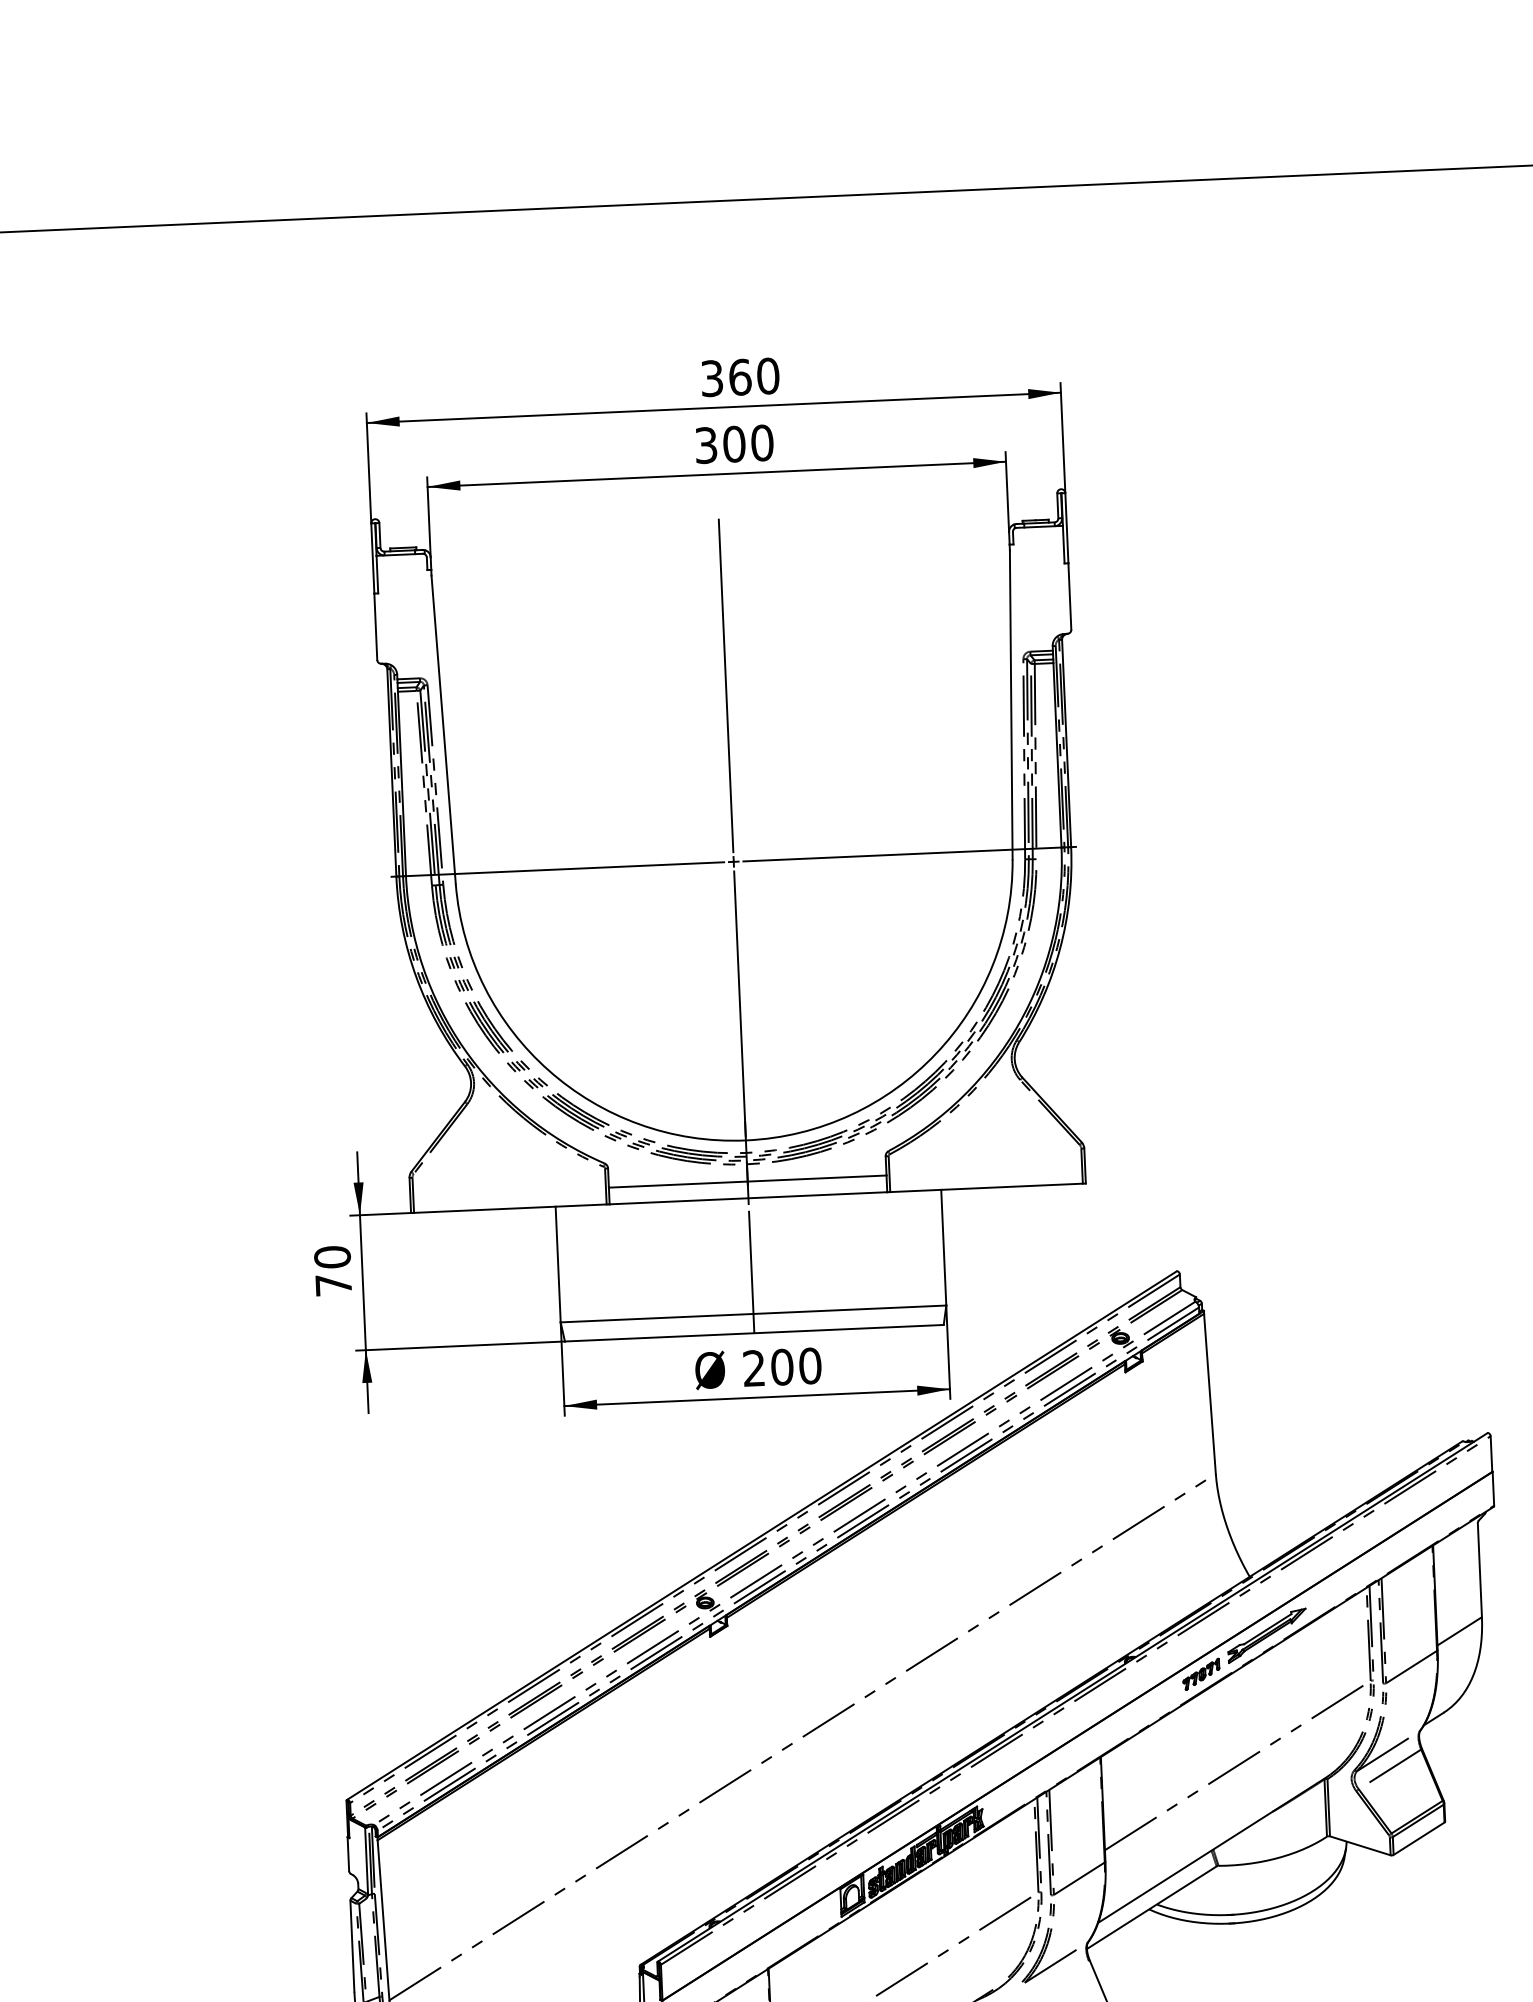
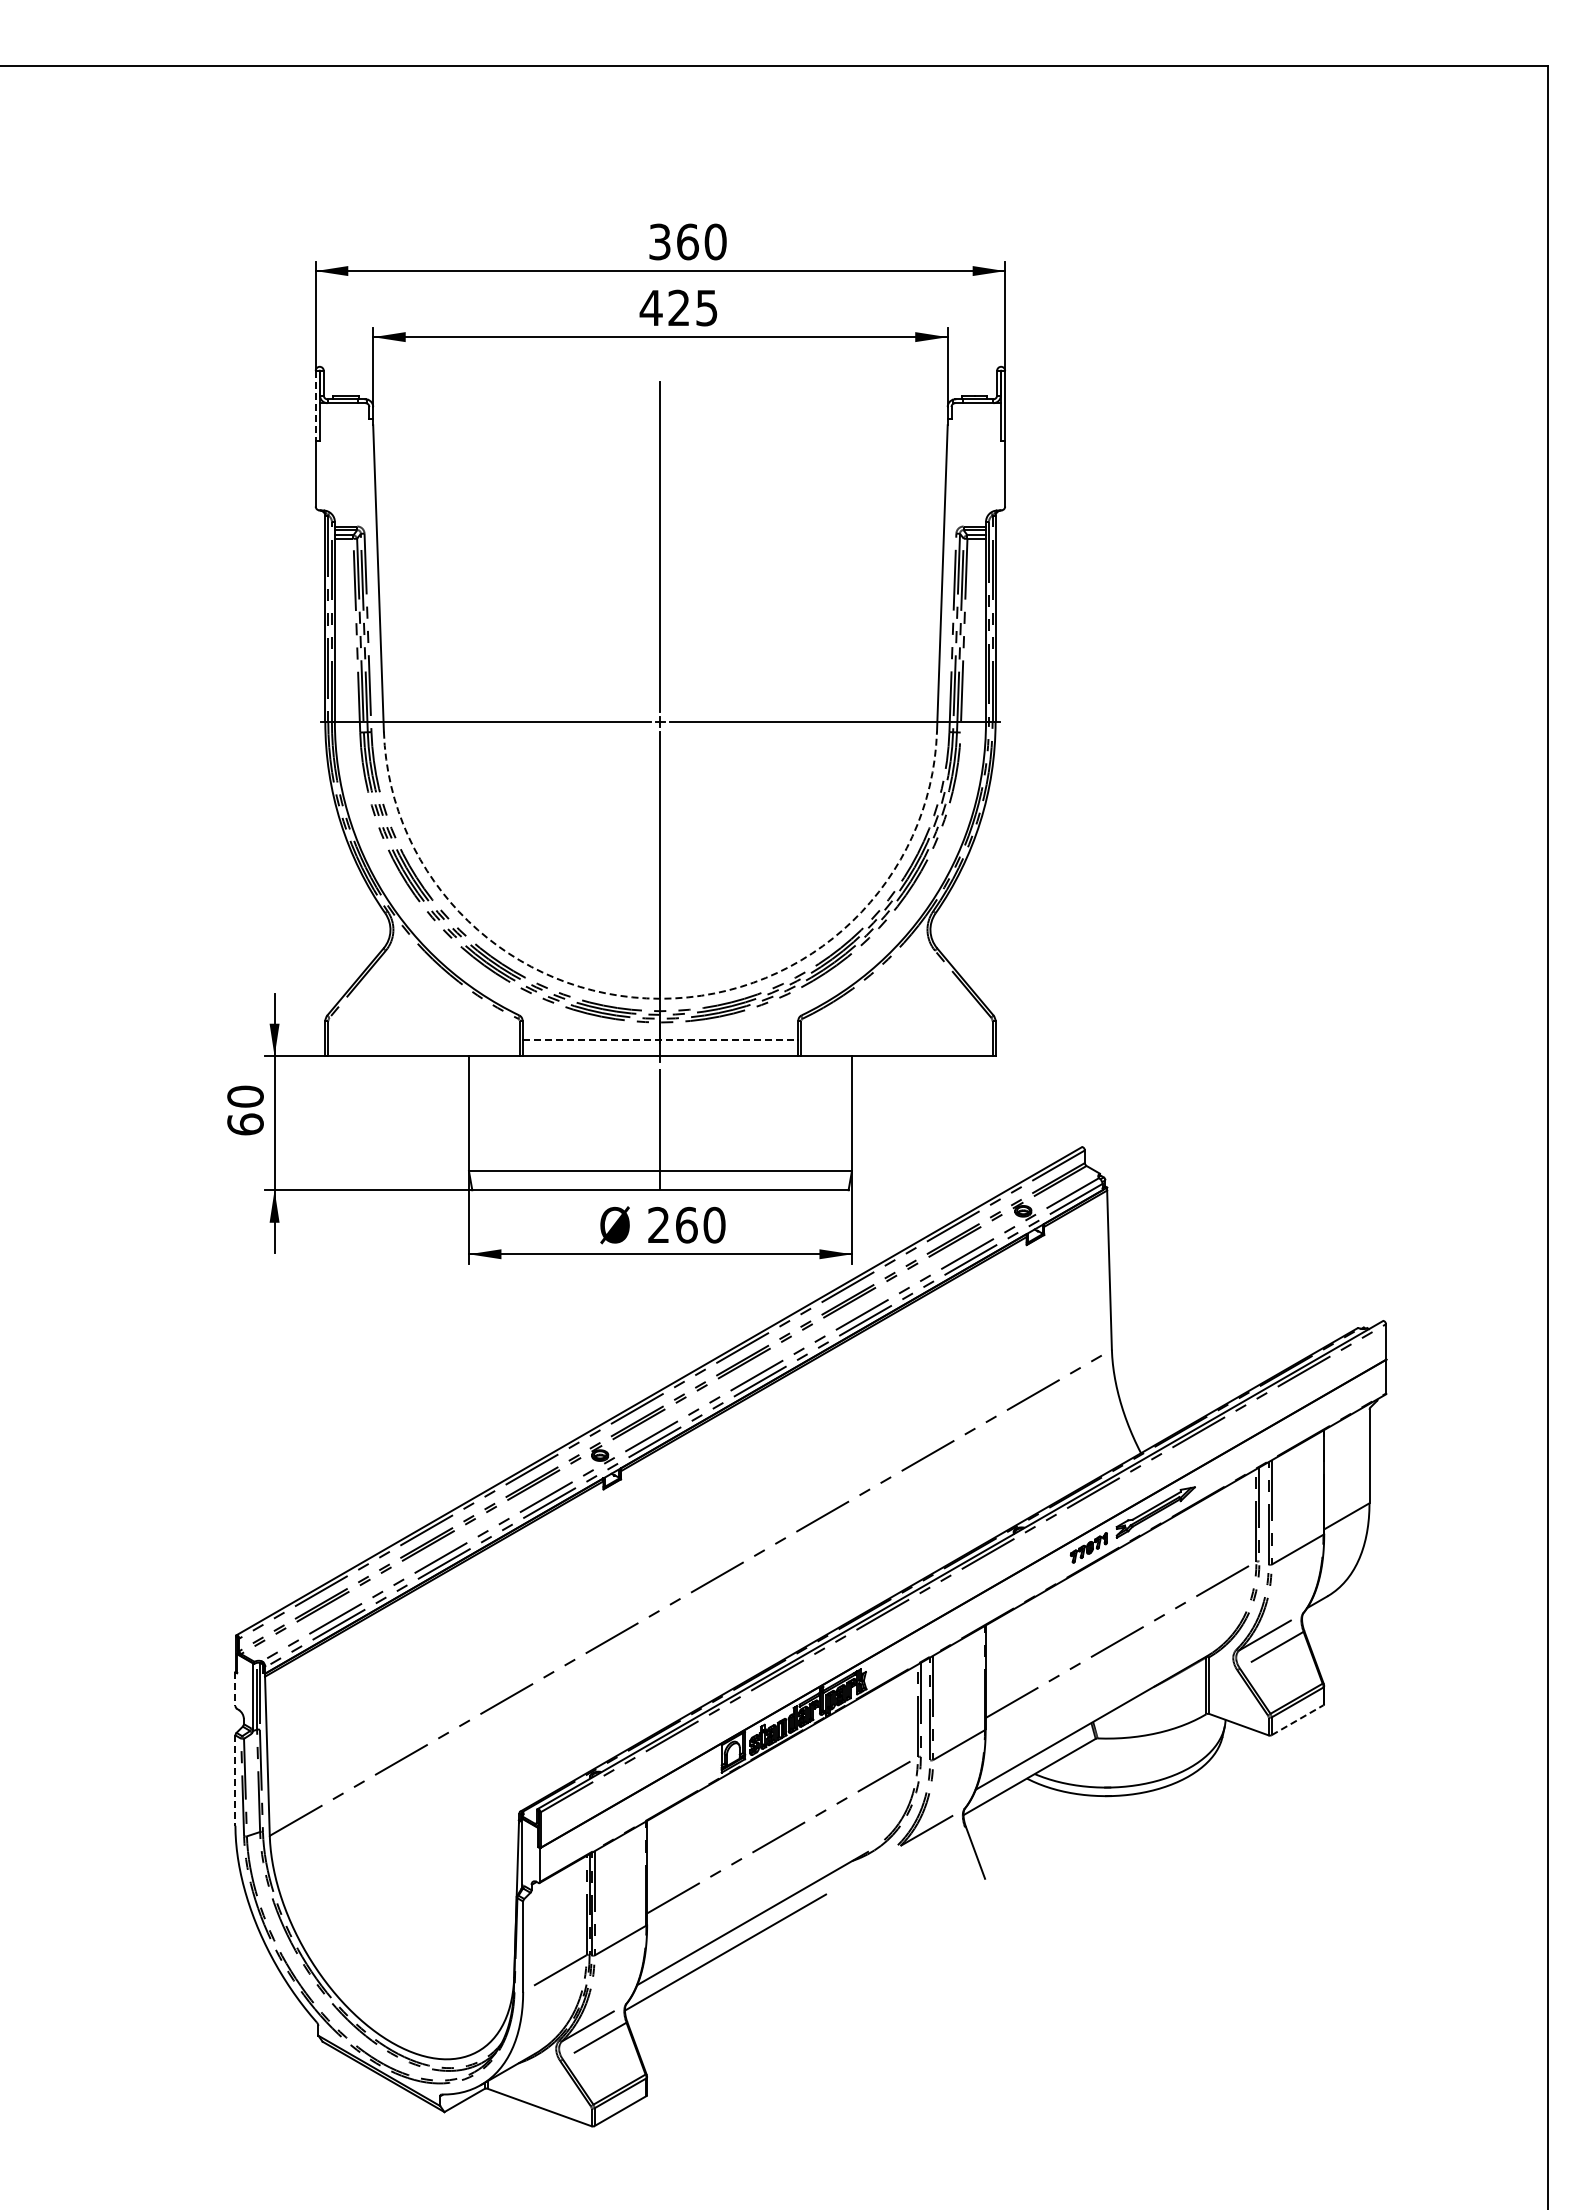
text: (733, 443) -> (678, 307), 300 -> 425
line: (372, 558) -> (315, 405), solid -> dashed
arc: (745, 1140) -> (660, 998), solid -> dashed
line: (747, 1181) -> (660, 1039), solid -> dashed
text: (333, 1285) -> (245, 1124), 70 -> 60
text: (782, 1366) -> (686, 1224), 200 -> 260
line: (1418, 1839) -> (1297, 1720), solid -> dashed
line: (348, 1854) -> (235, 1689), solid -> dashed
line: (352, 1947) -> (235, 1781), solid -> dashed

